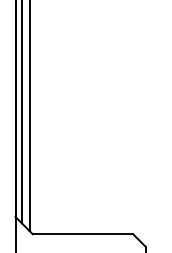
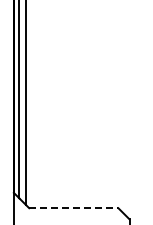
line: (82, 234) -> (73, 208), solid -> dashed

